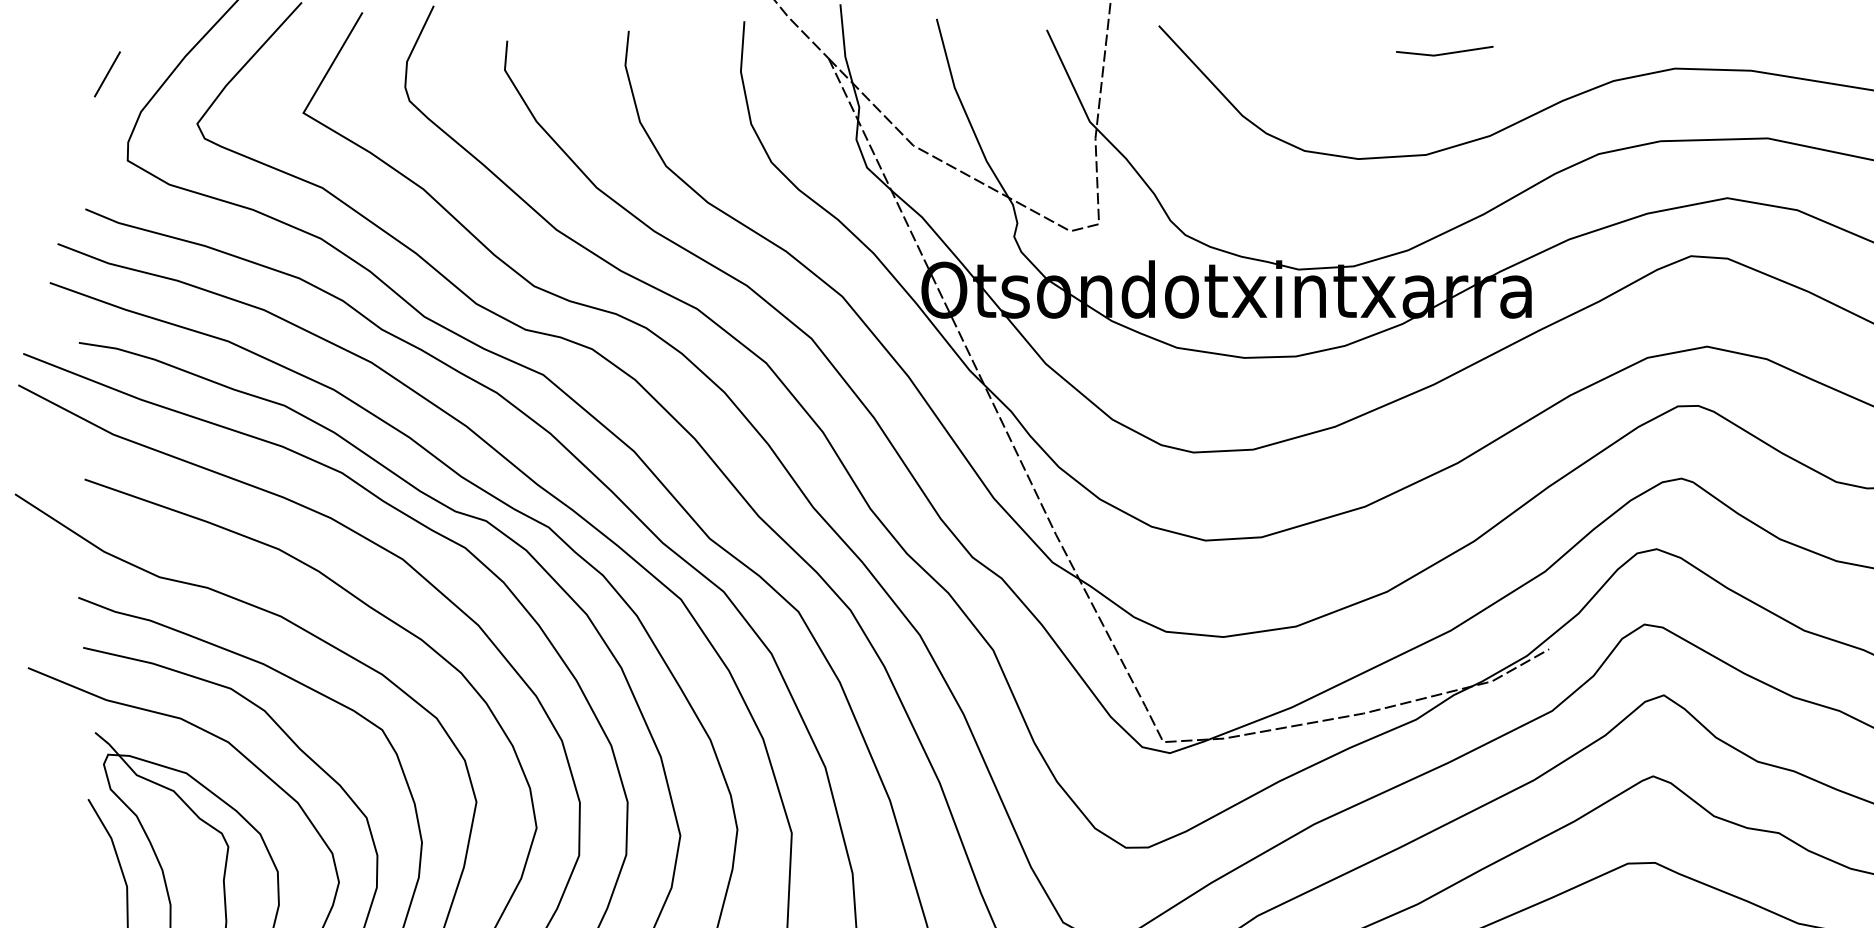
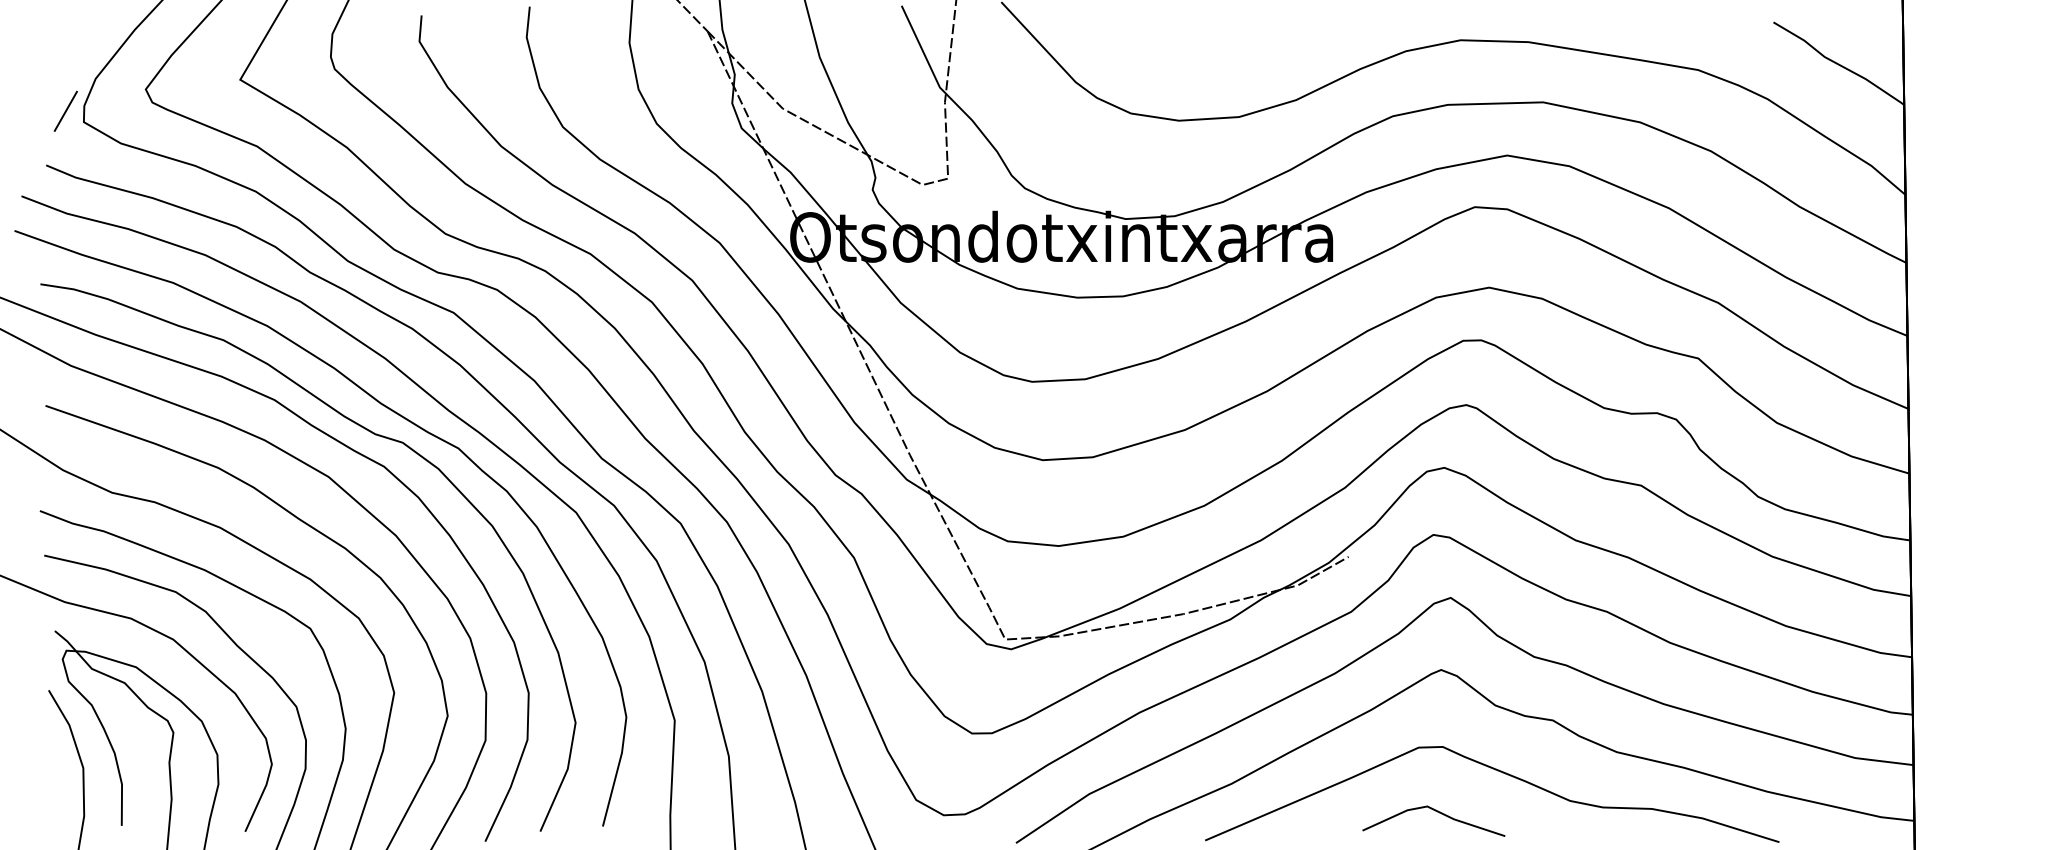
line: (1444, 53) -> (1255, 26), removed
line: (107, 73) -> (65, 110), moved

